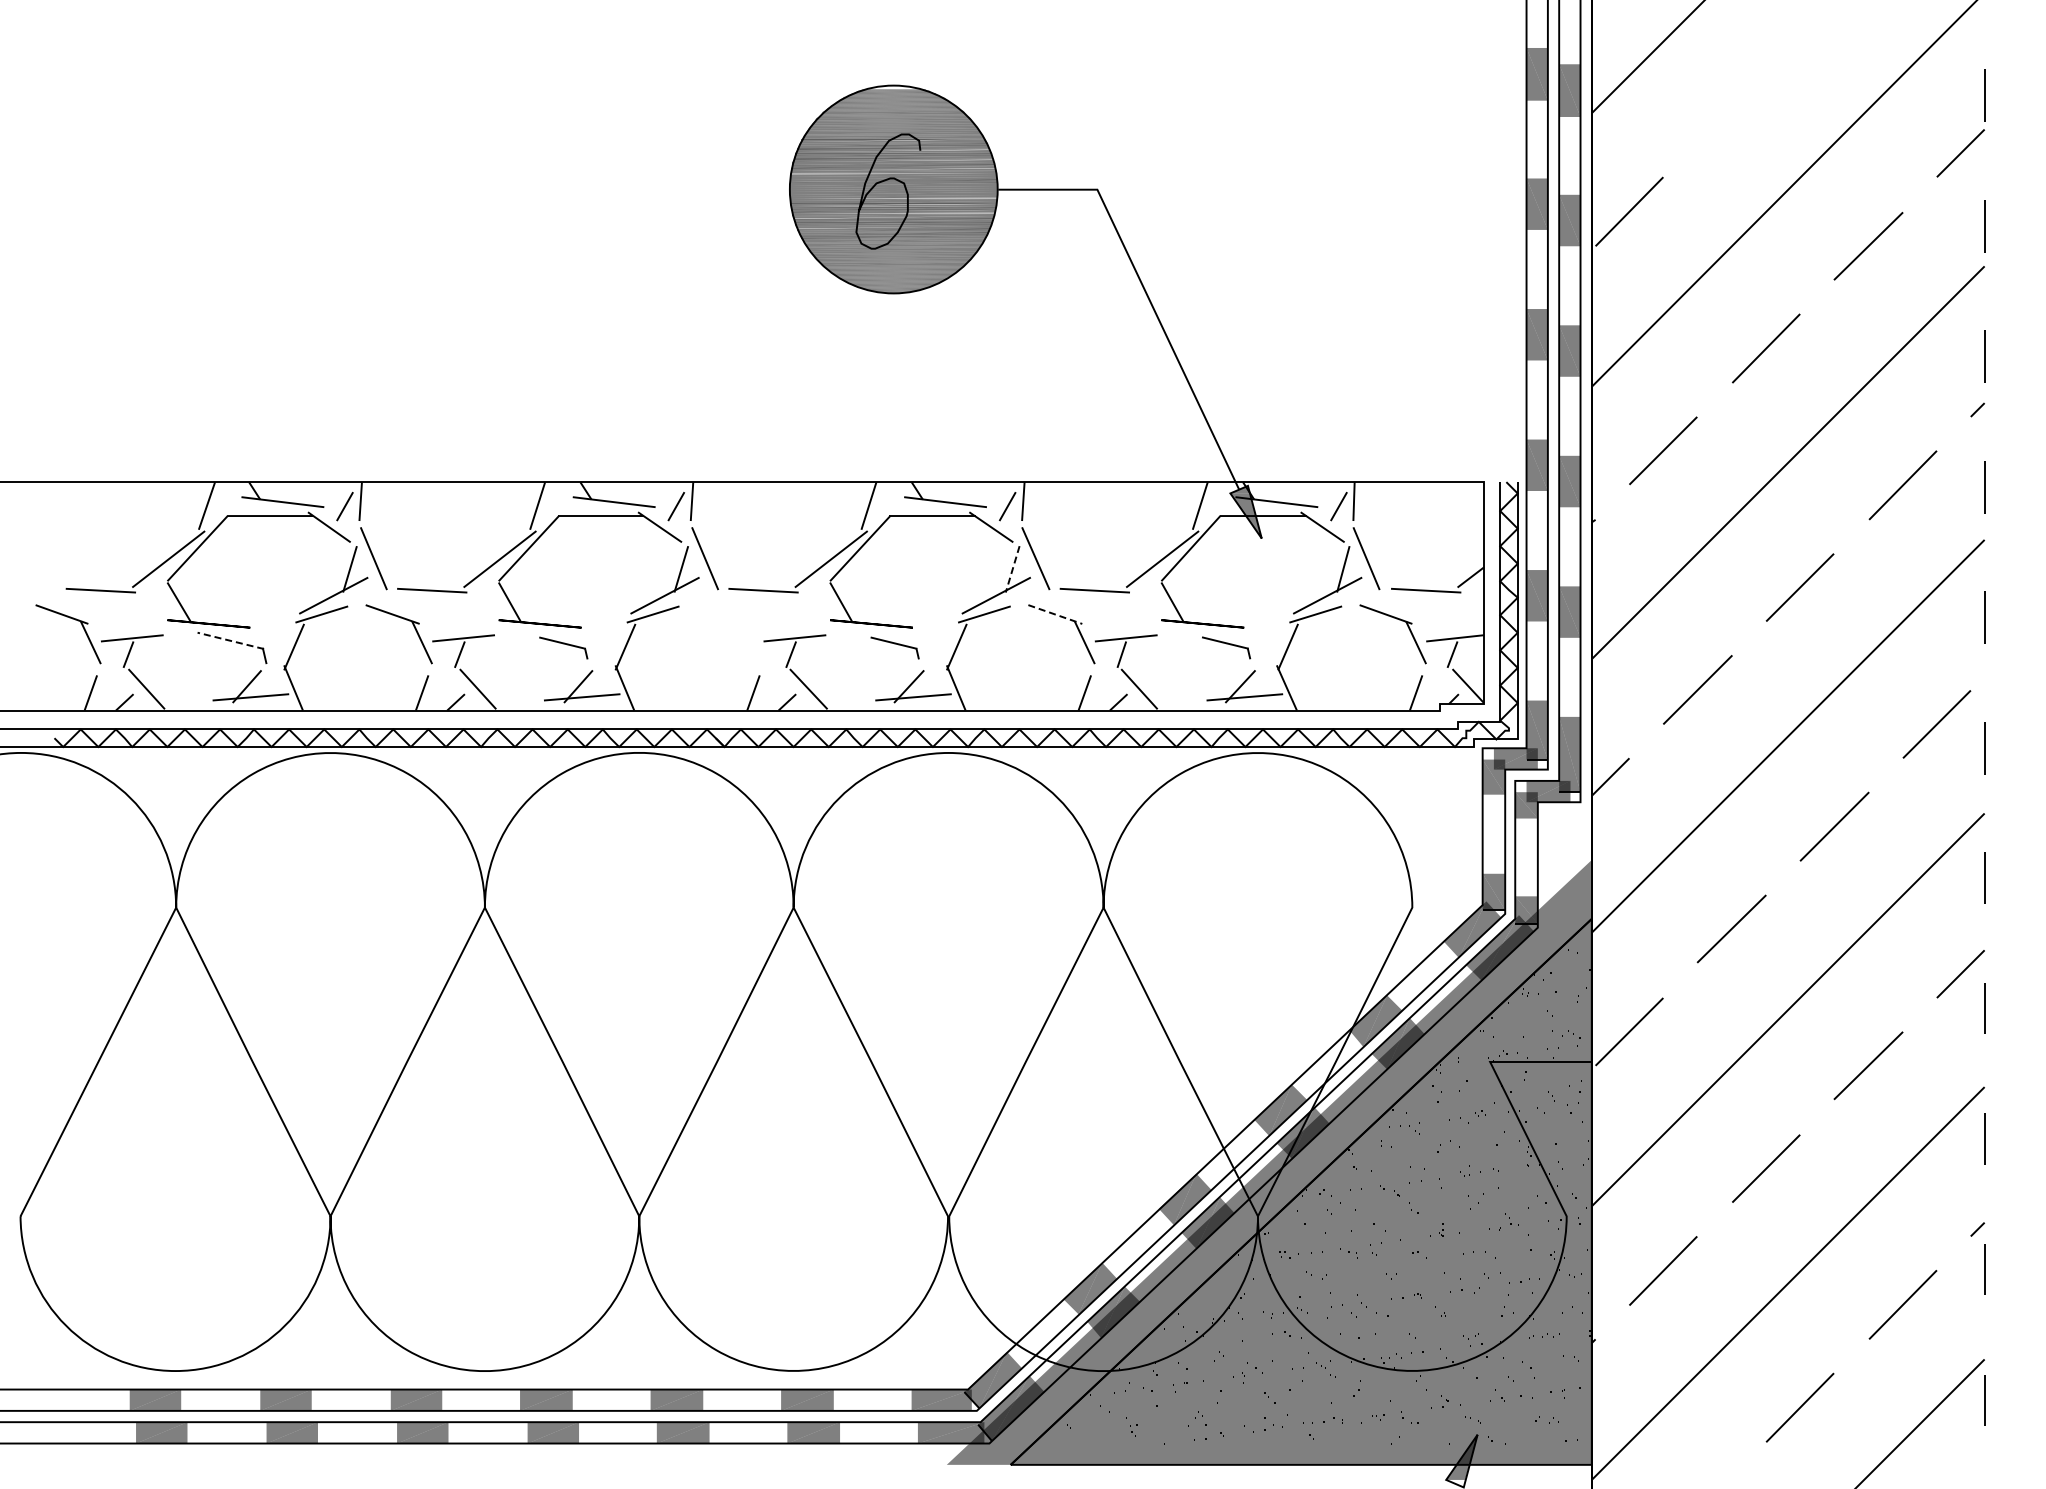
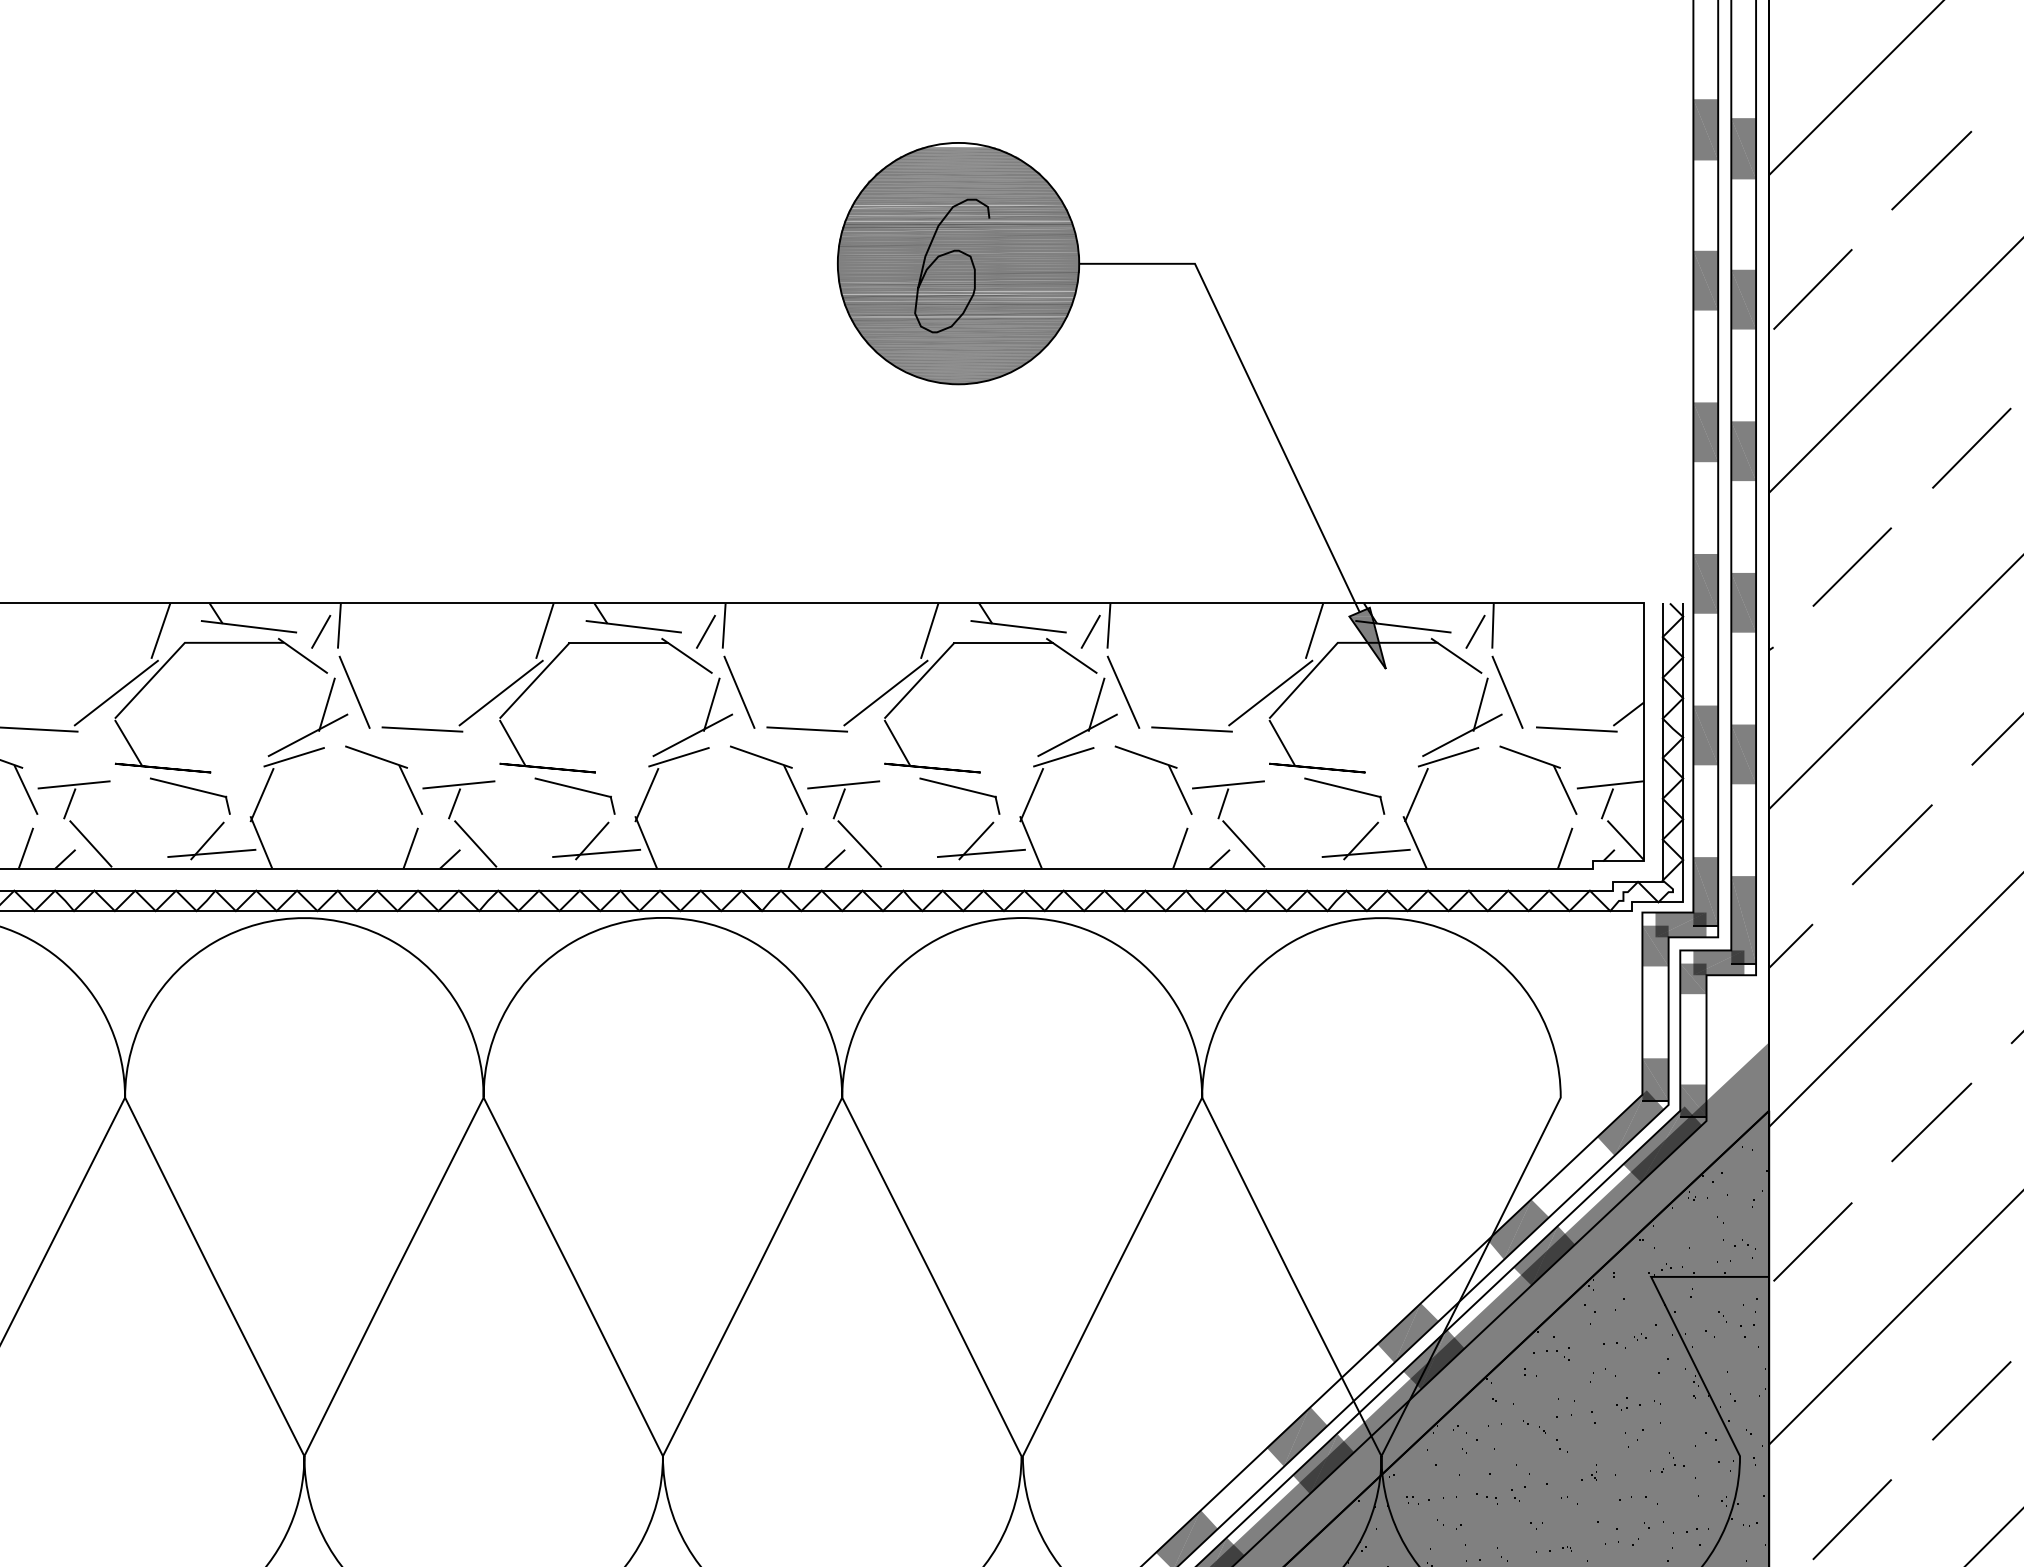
line: (1731, 109) -> (1931, 170), added
line: (1012, 569) -> (1096, 704), dashed -> solid
line: (1055, 614) -> (1146, 757), dashed -> solid
part: (734, 619) -> (773, 763), added
line: (230, 640) -> (188, 787), dashed -> solid
part: (1226, 647) -> (1344, 795), size x1.43
part: (563, 648) -> (574, 796), size x1.43
part: (894, 648) -> (959, 796), size x1.43

